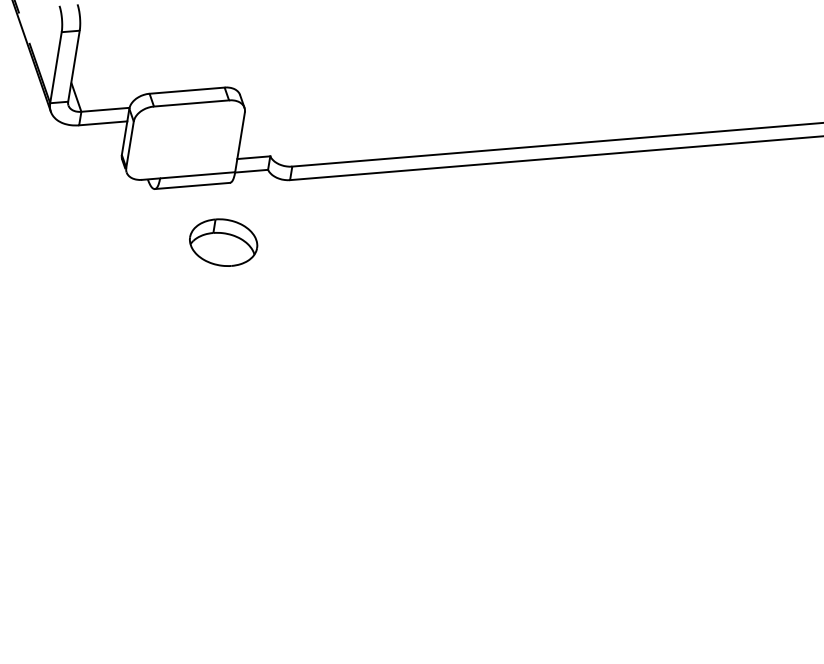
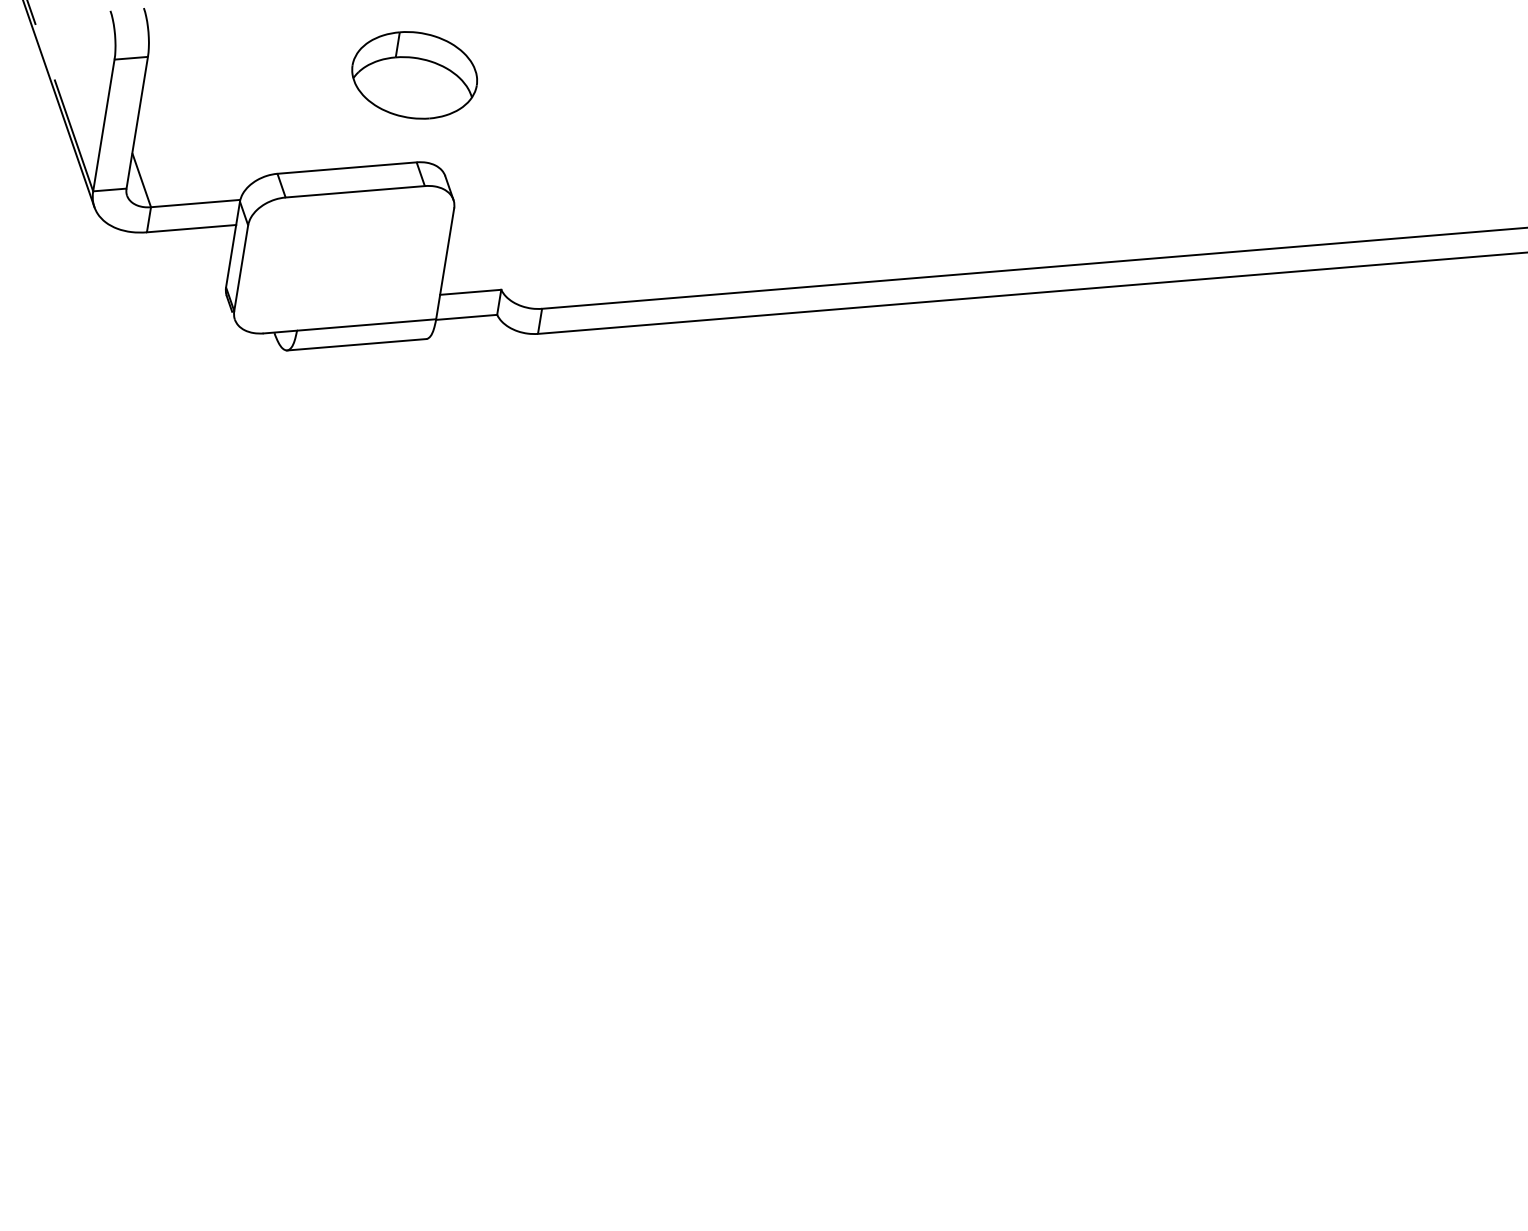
part: (223, 242) -> (414, 75), moved

